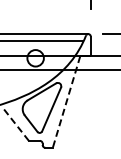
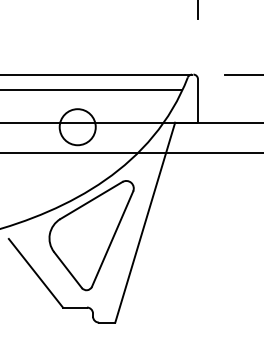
line: (66, 102) -> (145, 223), dashed -> solid
line: (16, 124) -> (35, 271), dashed -> solid

